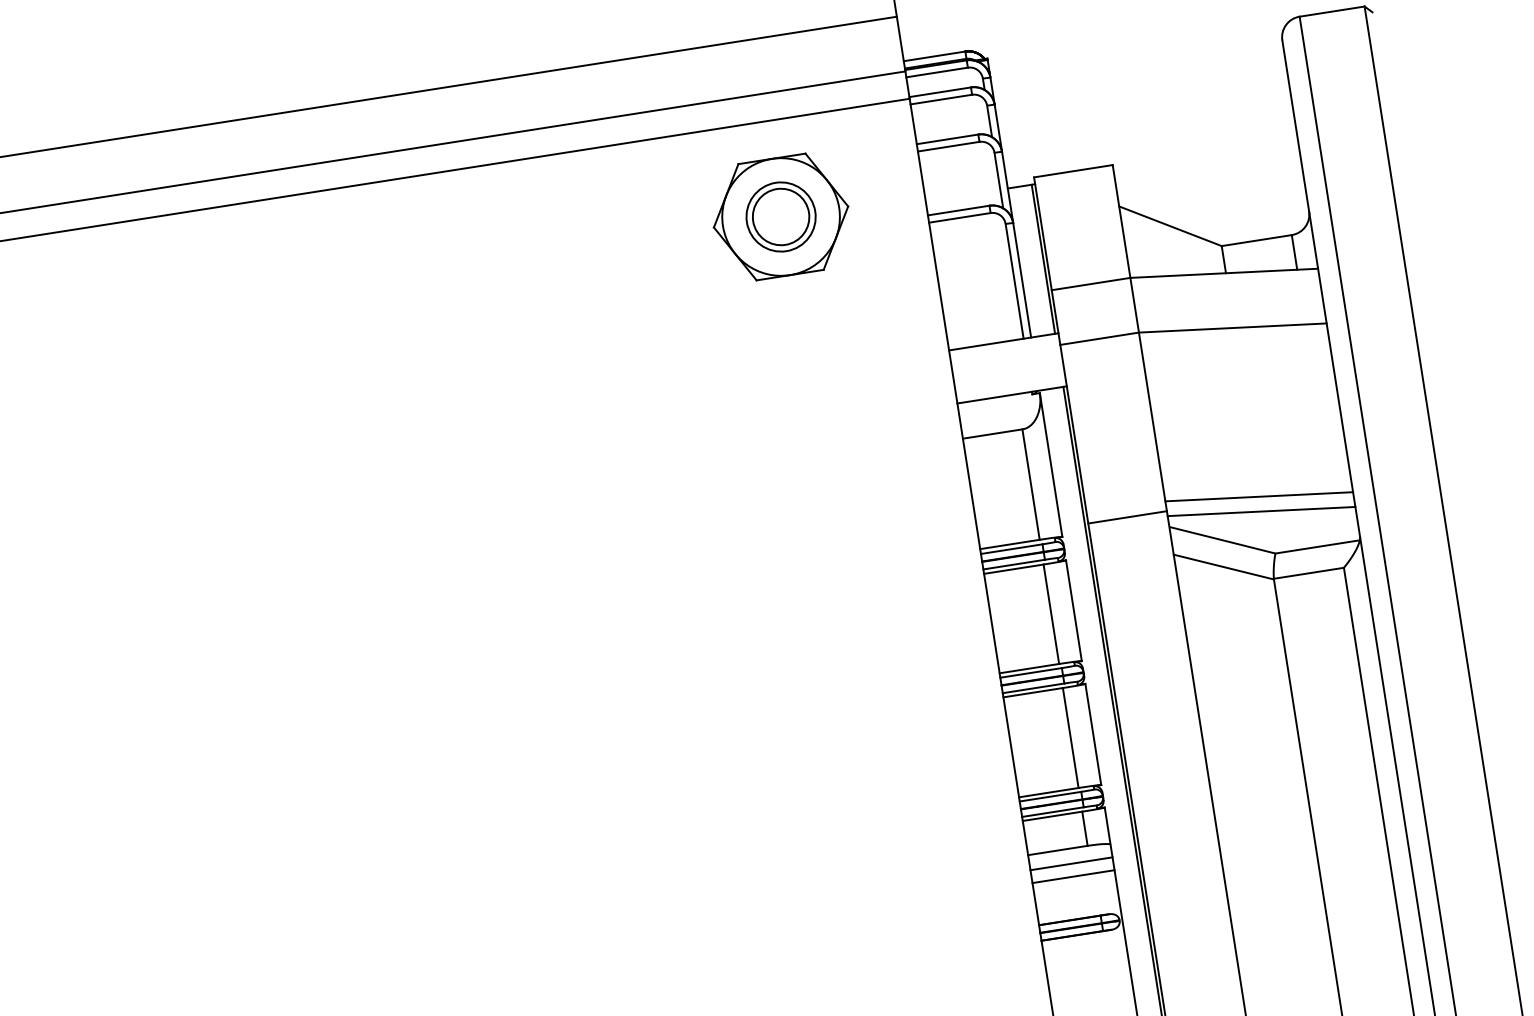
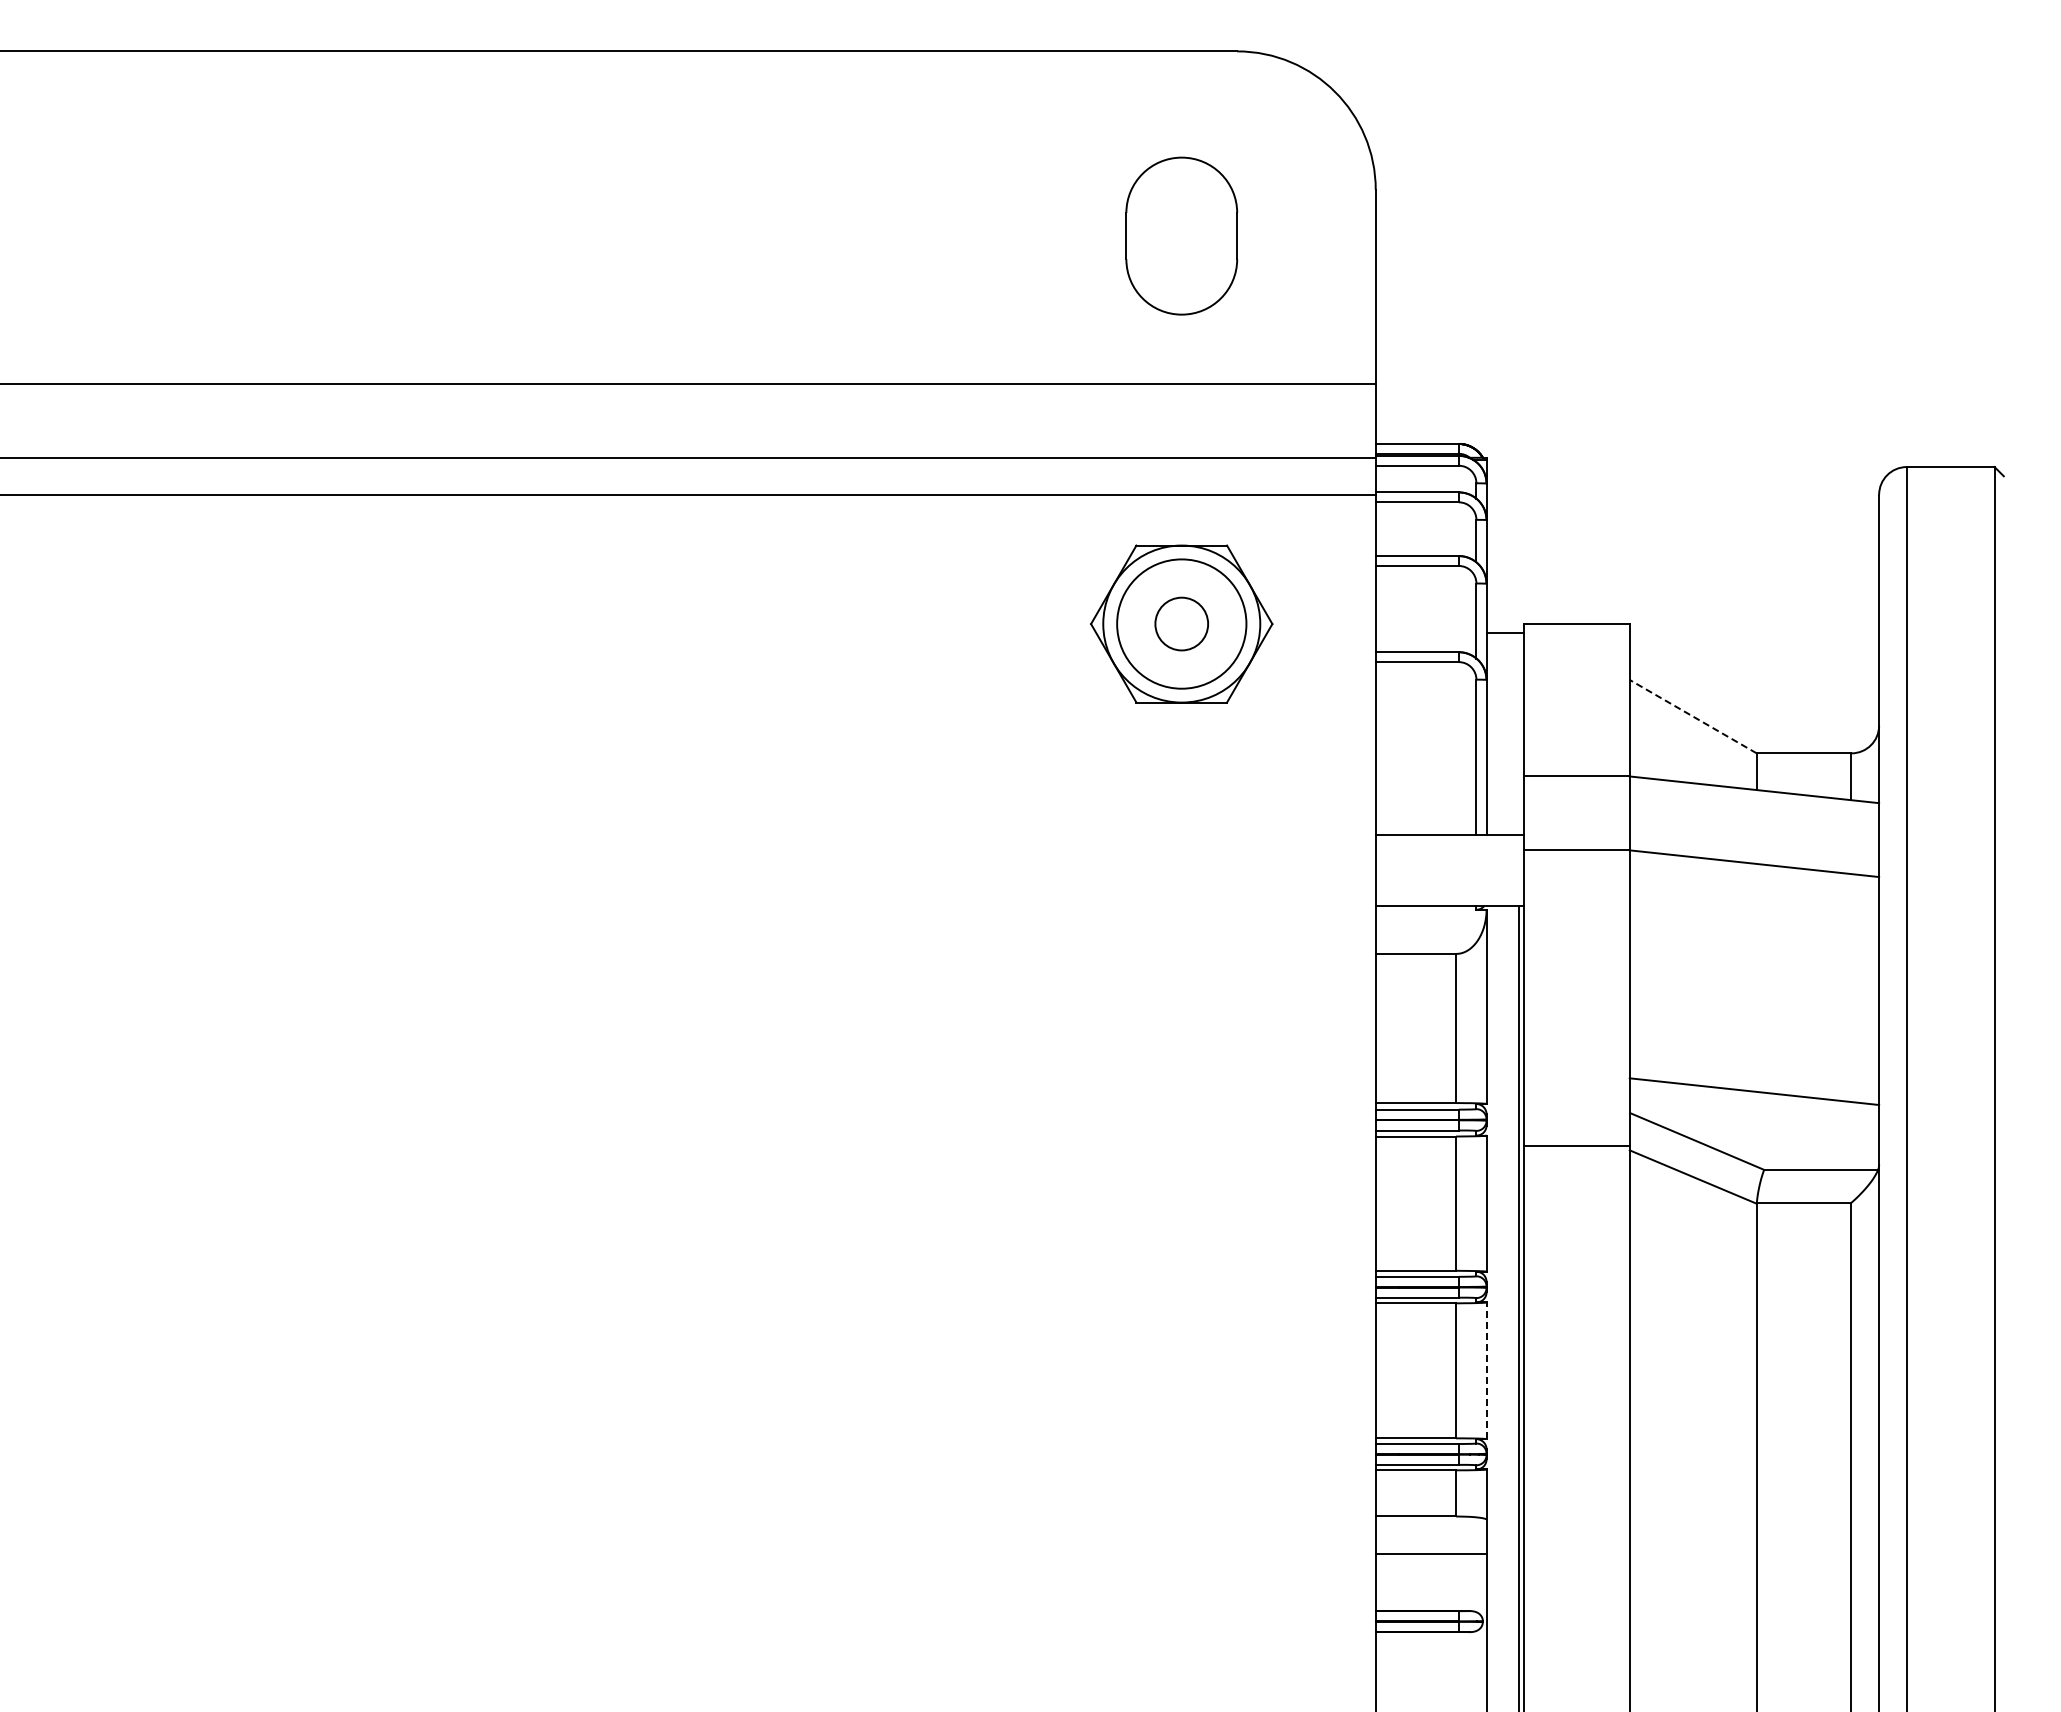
circle: (780, 216) -> (1181, 623), size x0.7
circle: (780, 216) -> (1181, 623), size x1.4
line: (1169, 226) -> (1692, 716), solid -> dashed
line: (1043, 258) -> (1518, 733), removed
line: (1261, 511) -> (1754, 1111), removed
line: (1127, 517) -> (1576, 1145), moved
line: (1093, 734) -> (1486, 1370), solid -> dashed
line: (1070, 863) -> (1430, 1536), removed

